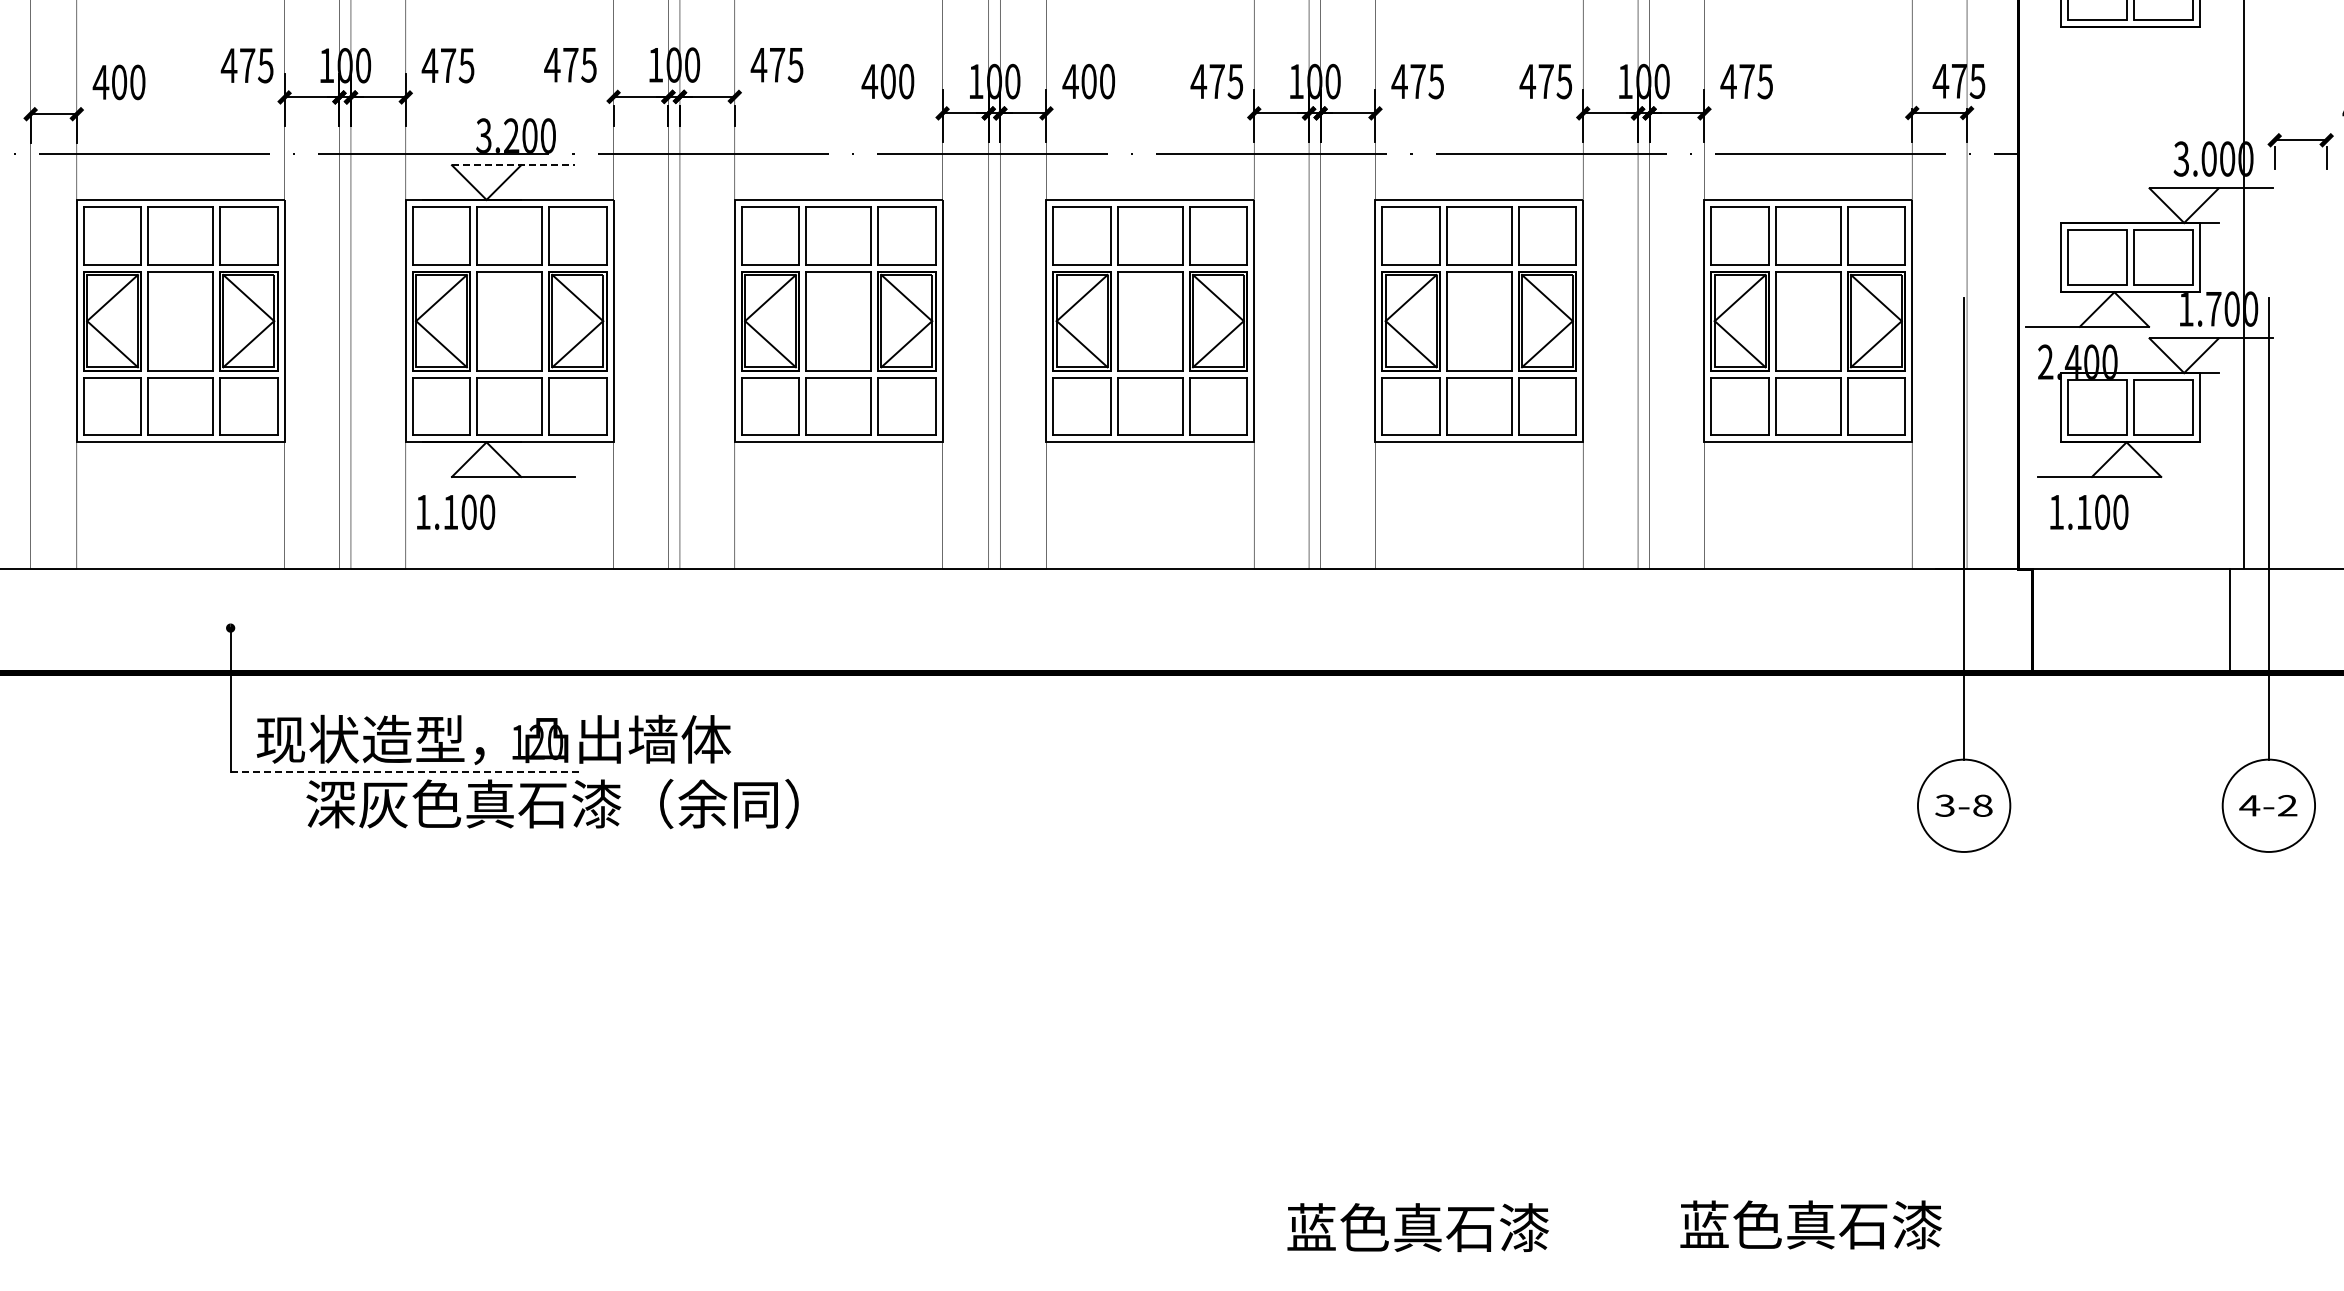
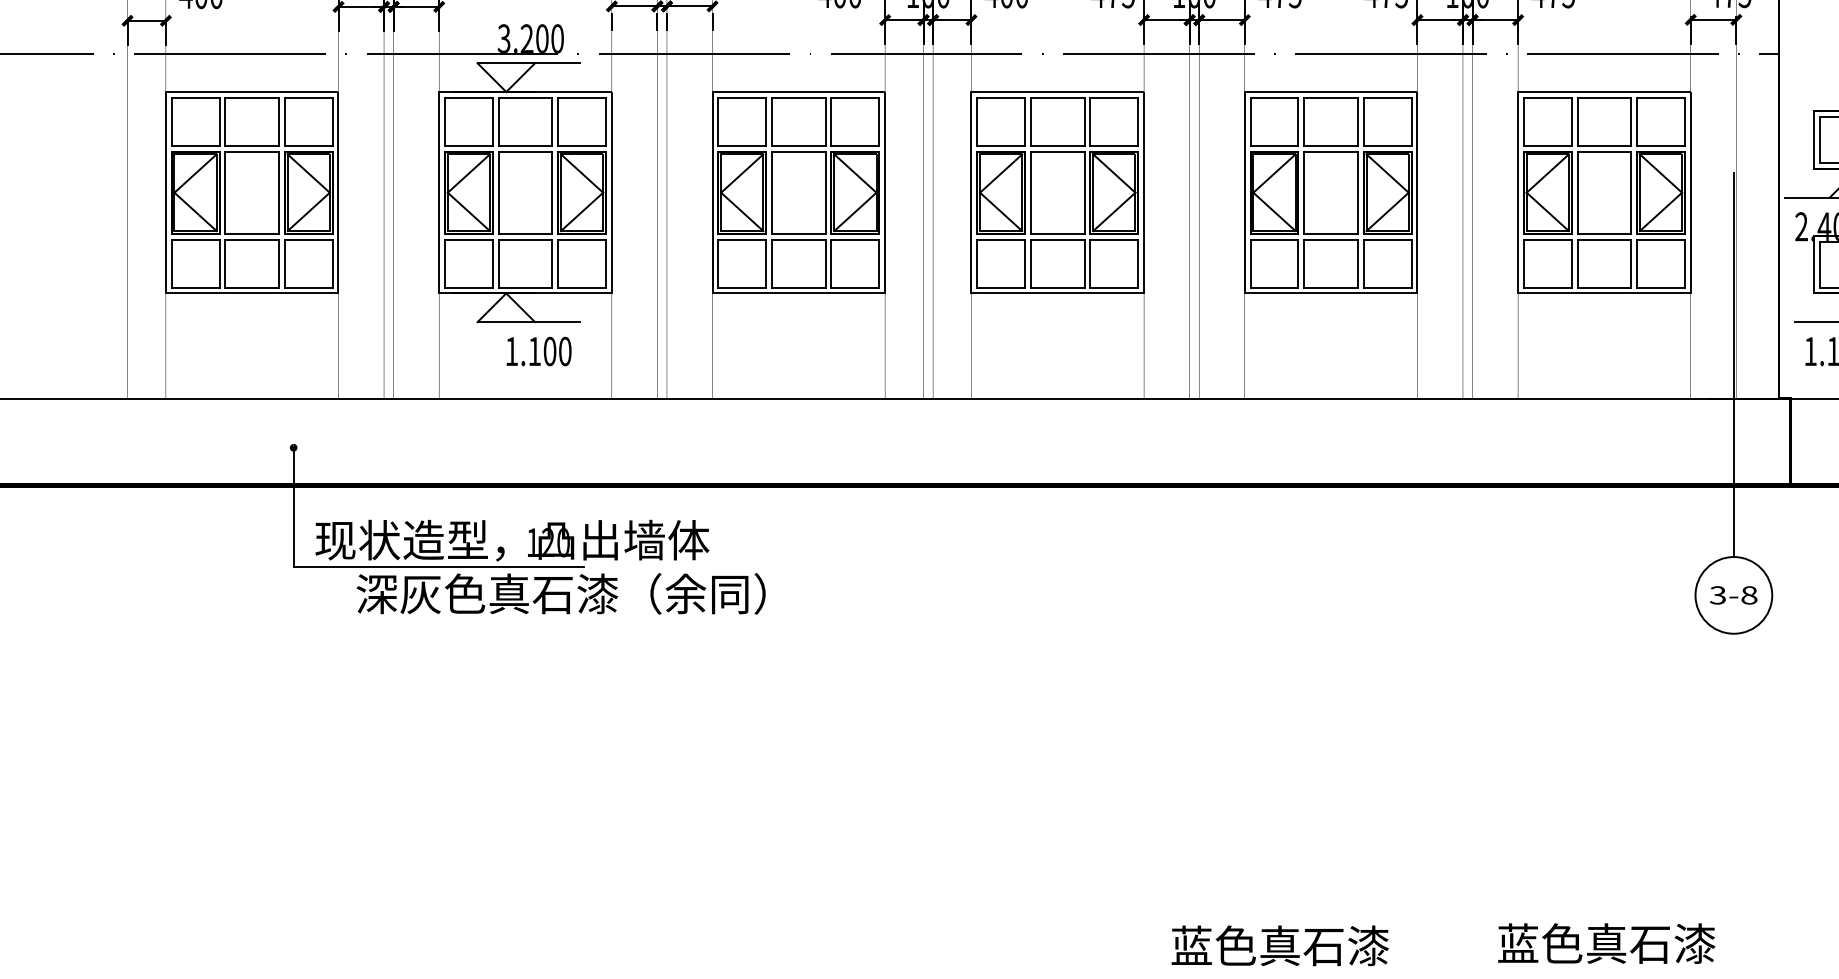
line: (513, 165) -> (528, 63), dashed -> solid
text: (456, 511) -> (539, 350), moved
line: (405, 771) -> (438, 566), dashed -> solid

